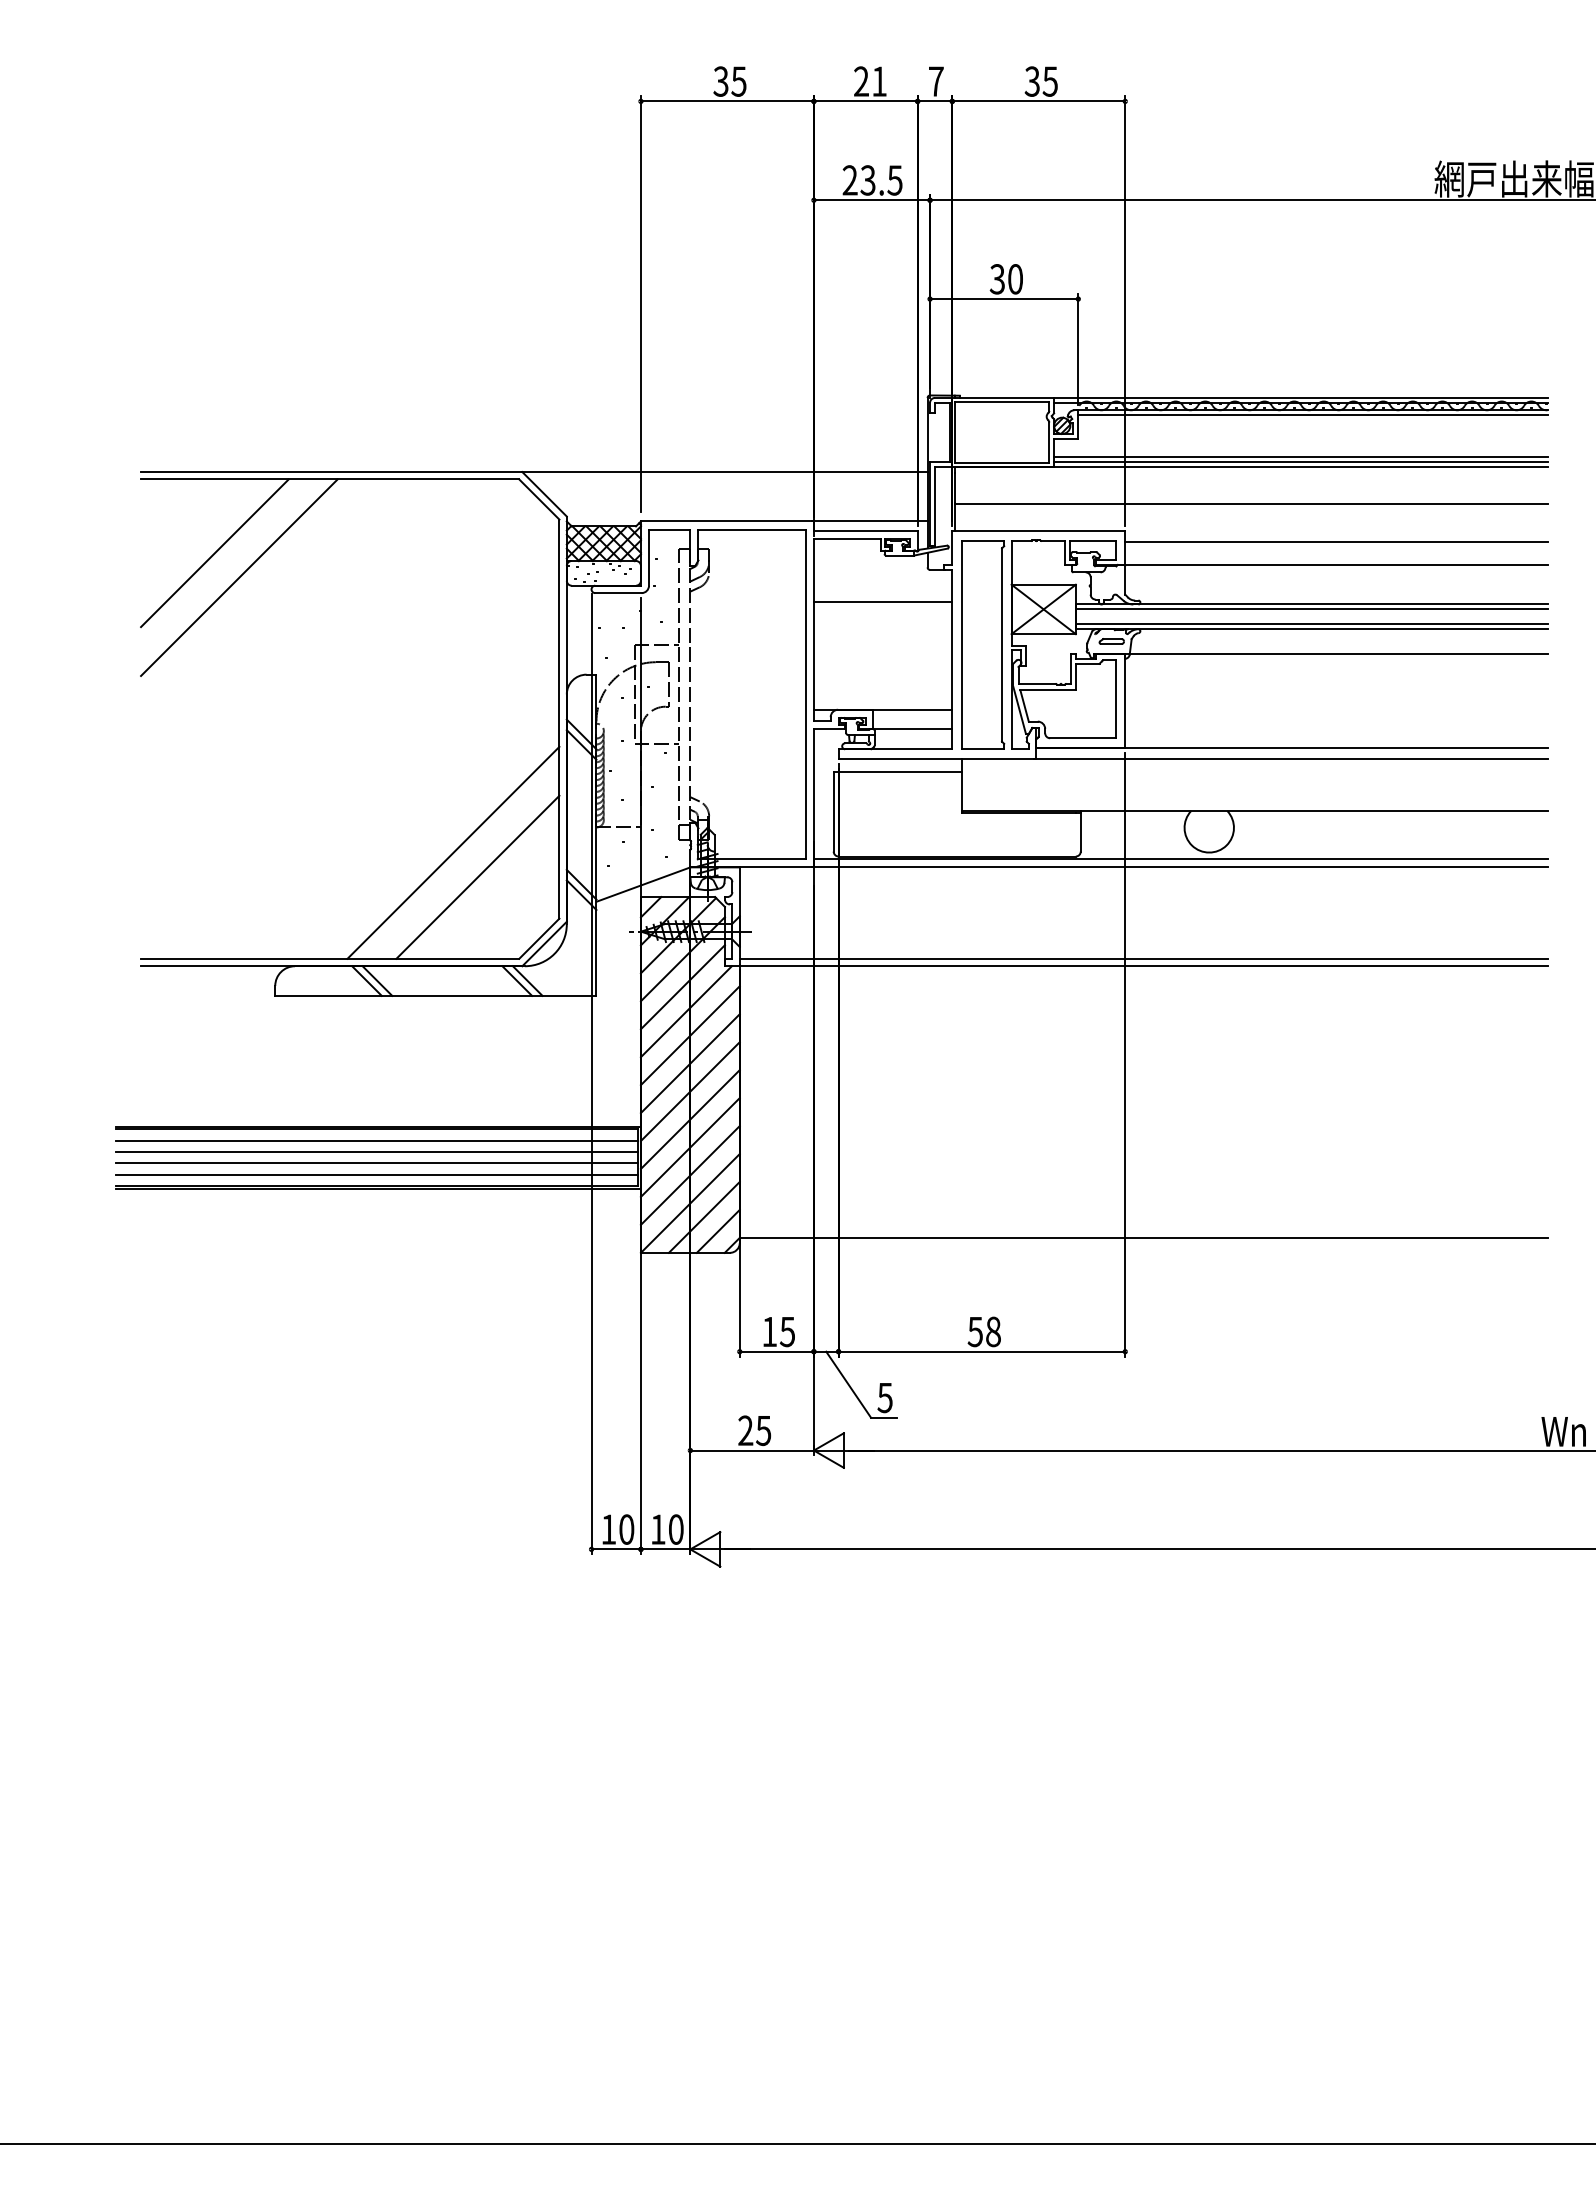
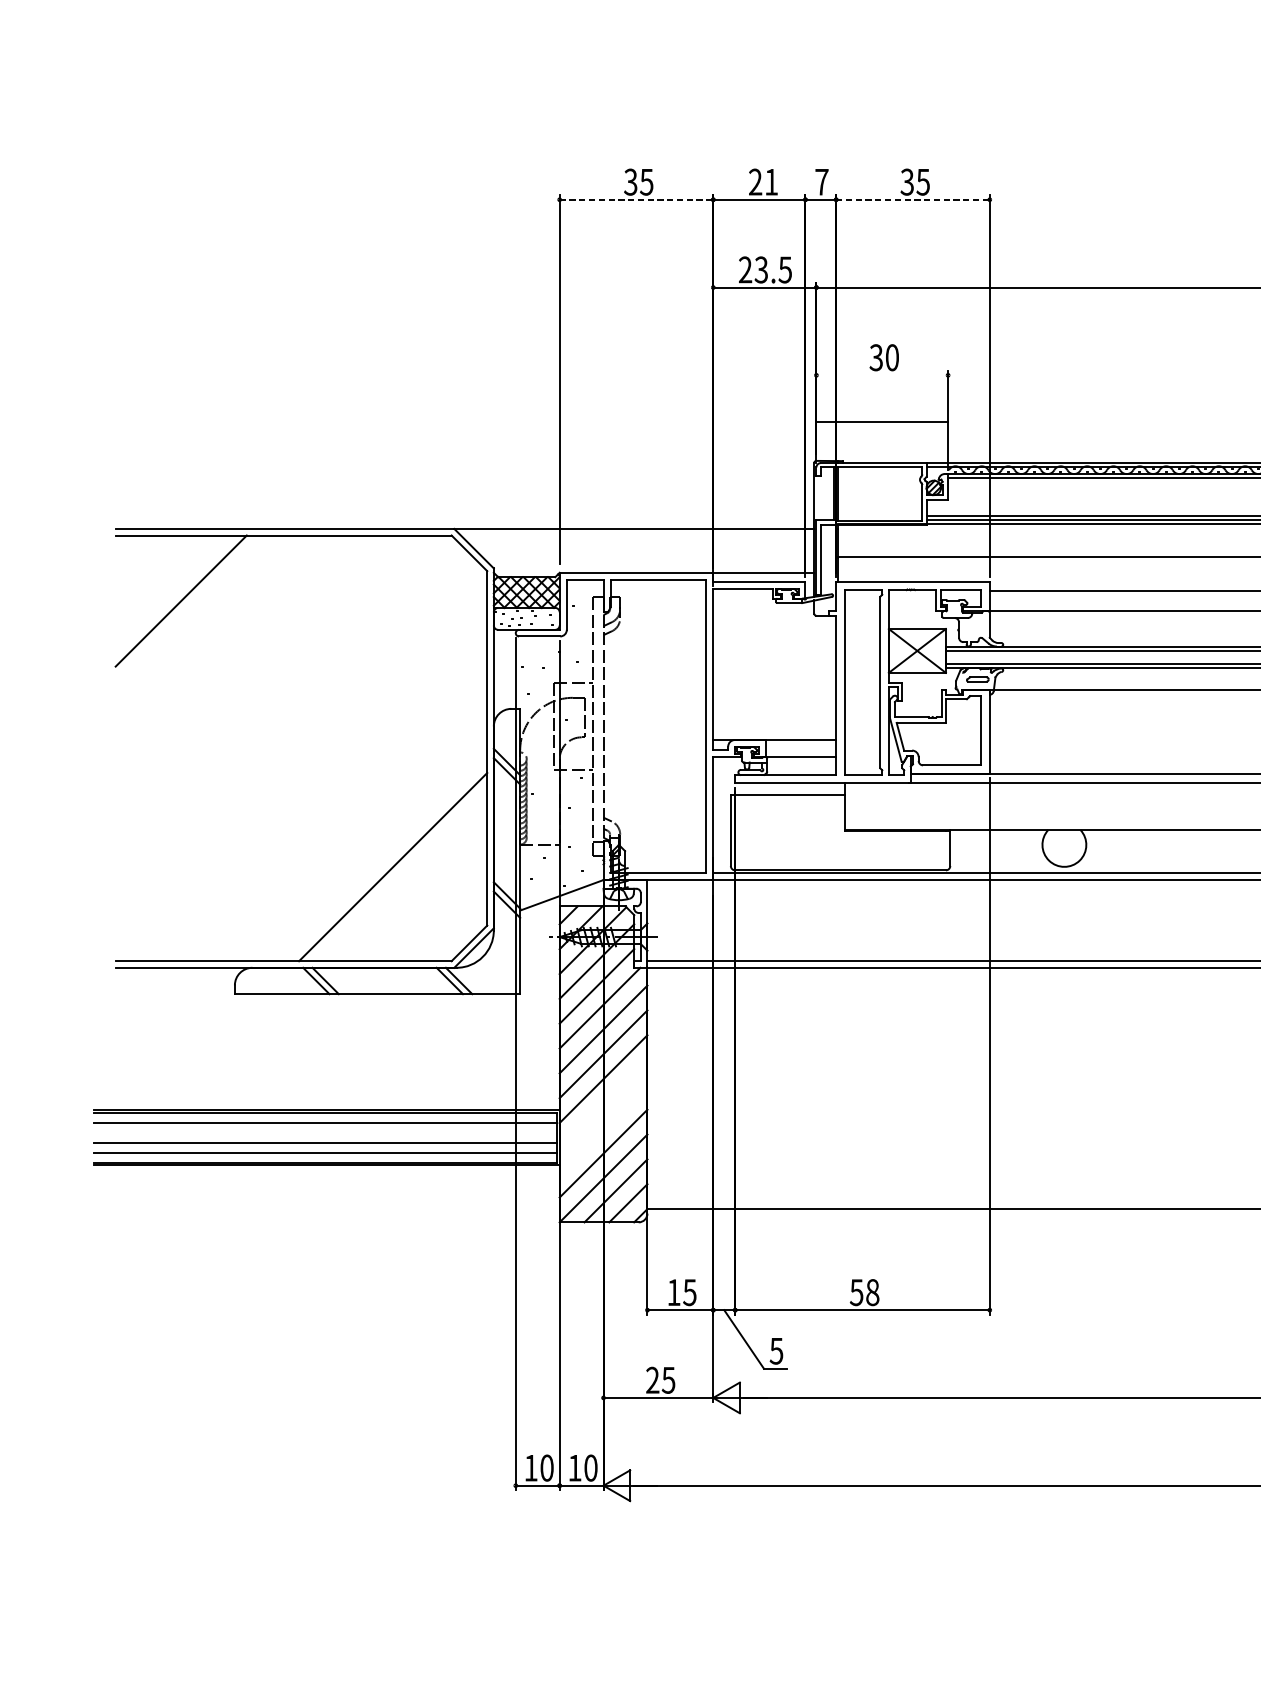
line: (727, 101) -> (636, 199), solid -> dashed
line: (1039, 101) -> (913, 199), solid -> dashed
line: (1004, 299) -> (882, 422), moved
line: (239, 577) -> (203, 622), removed
line: (882, 601) -> (774, 643), removed
line: (477, 876) -> (414, 888), removed
line: (689, 1119) -> (602, 1103), removed
line: (689, 1147) -> (602, 1128), removed
line: (377, 1152) -> (325, 1133), removed

